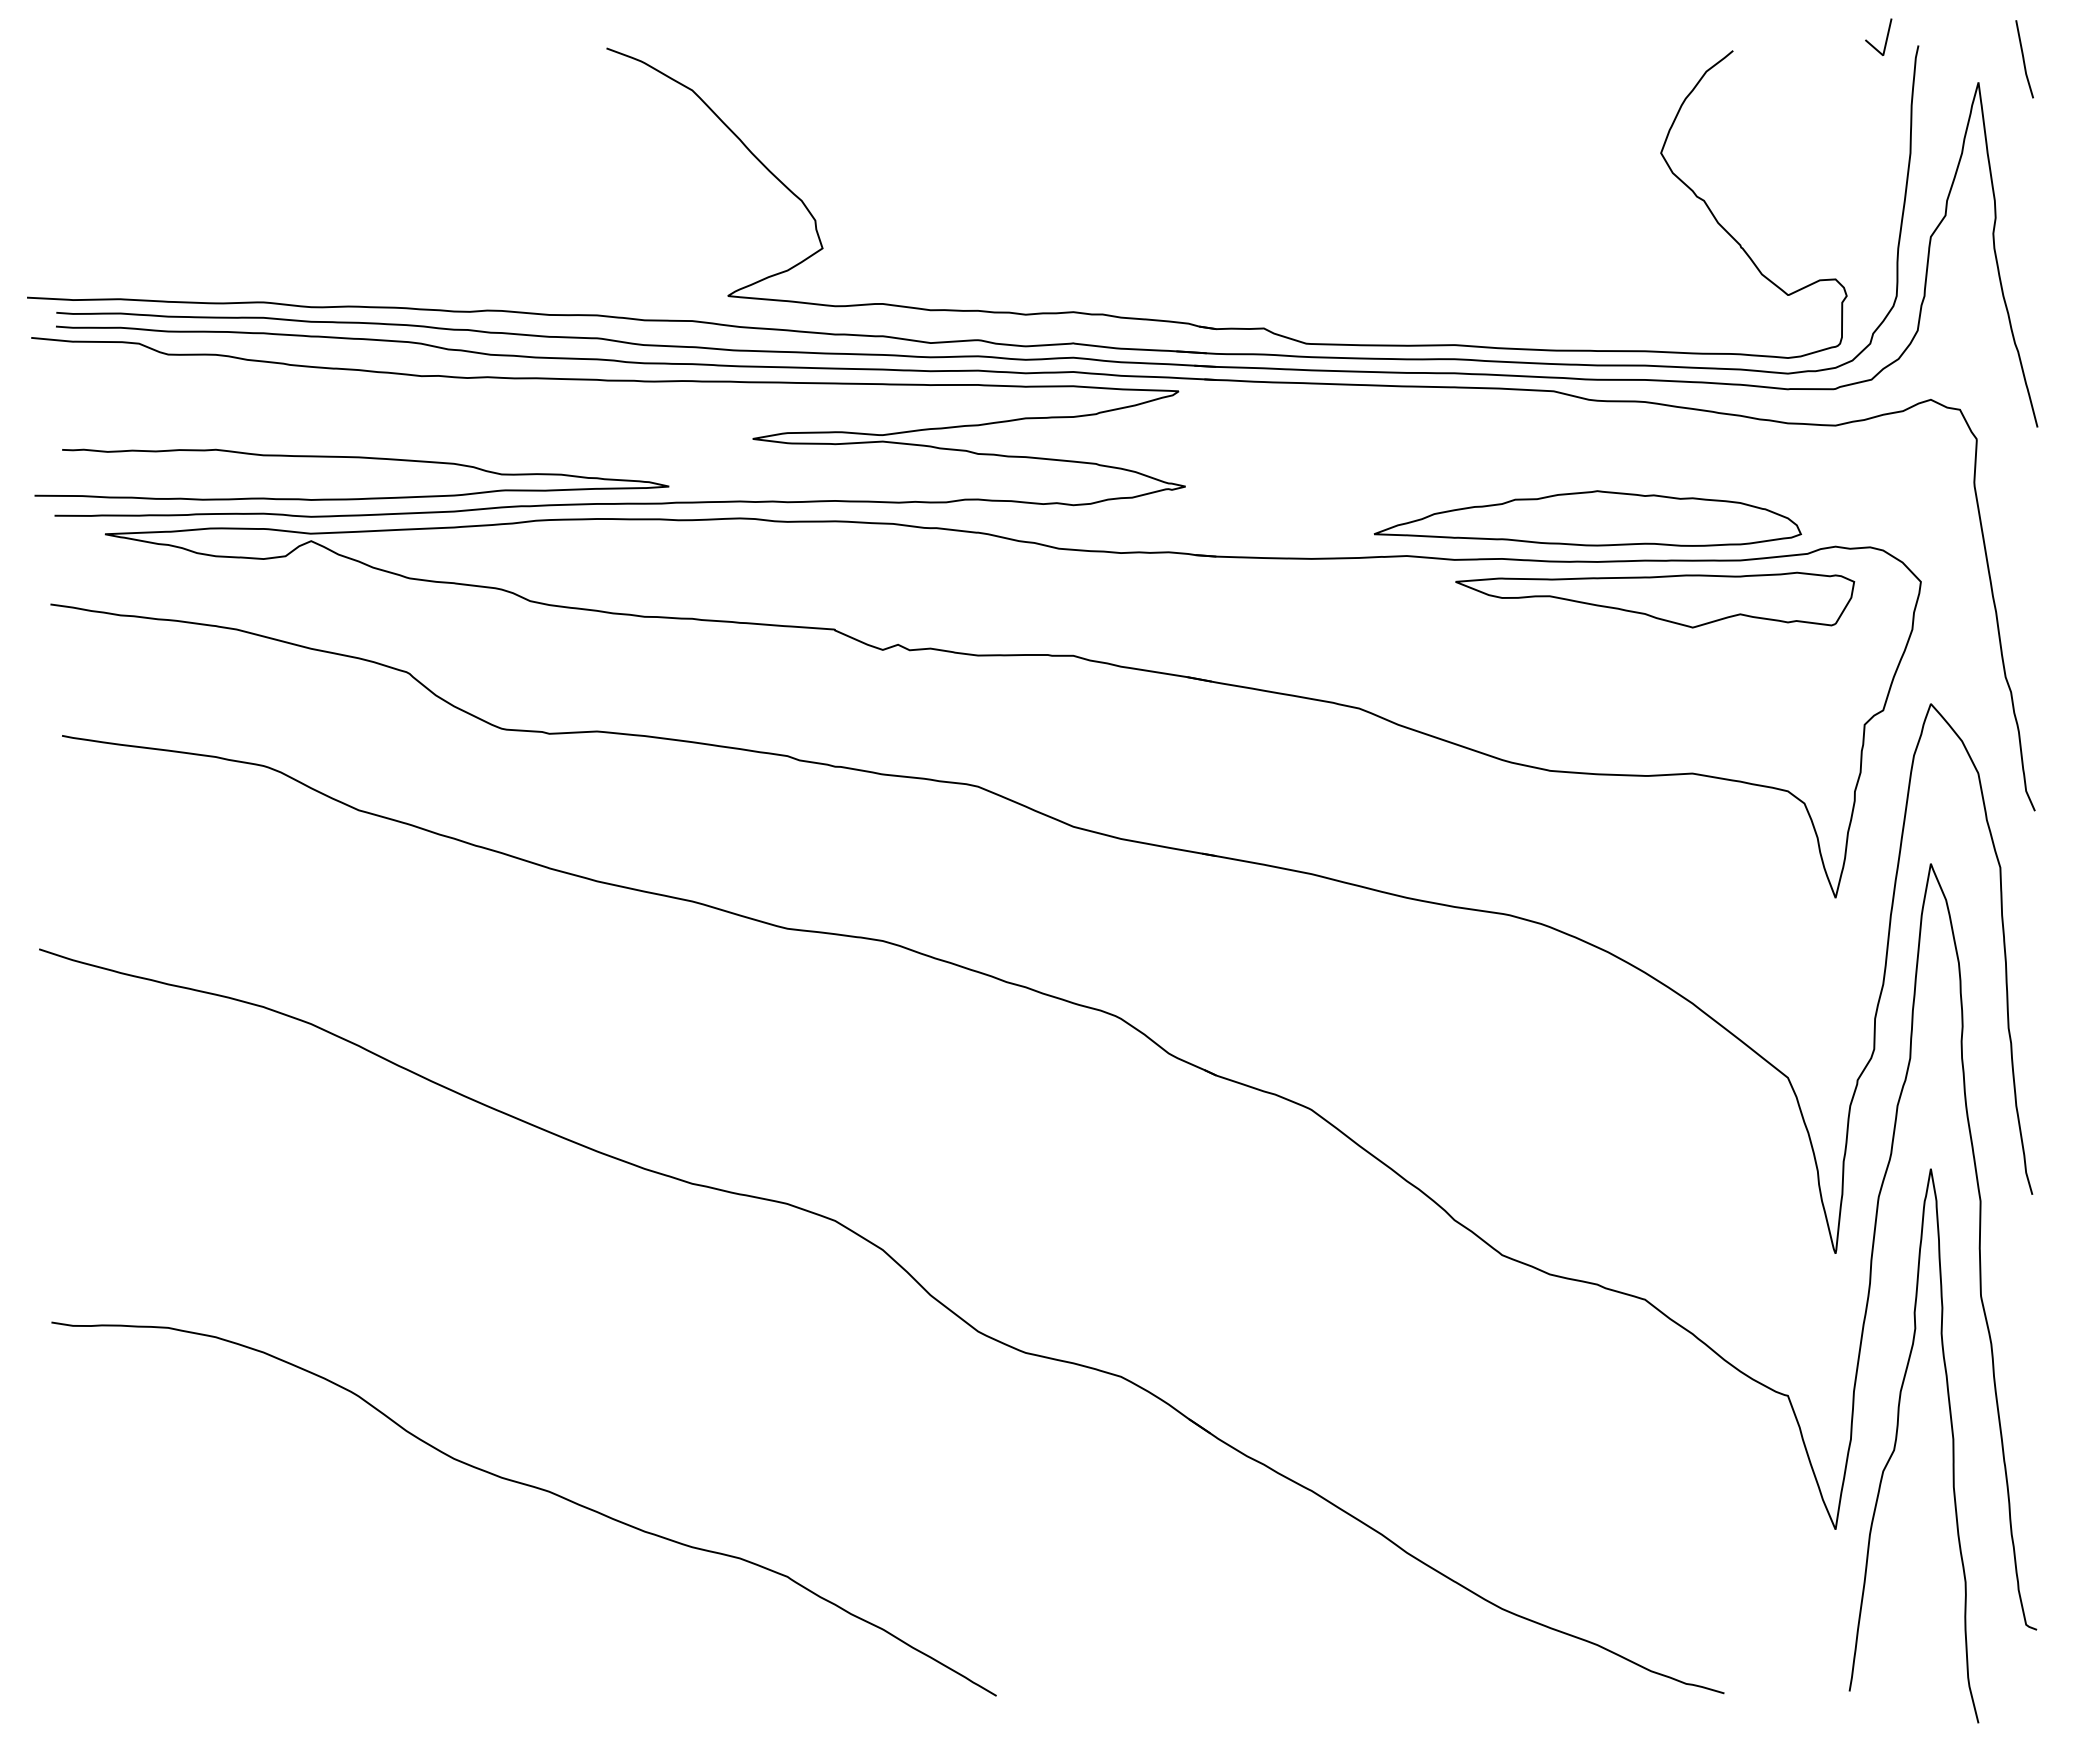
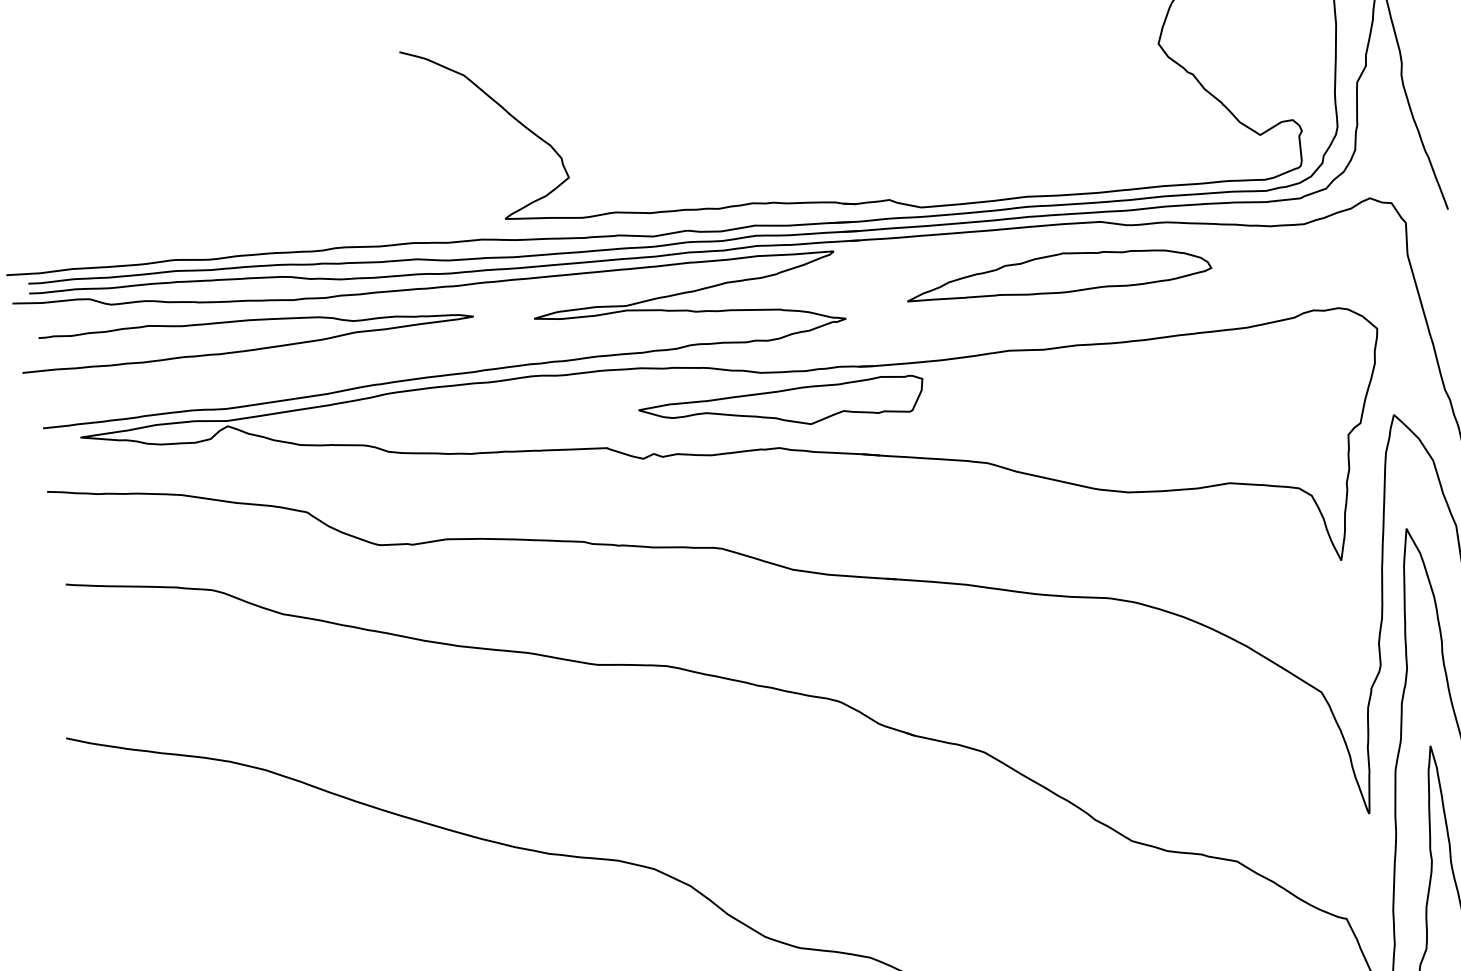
curve: (351, 458) -> (245, 321), moved
part: (1587, 518) -> (1058, 273), moved
part: (1655, 599) -> (782, 407), moved

